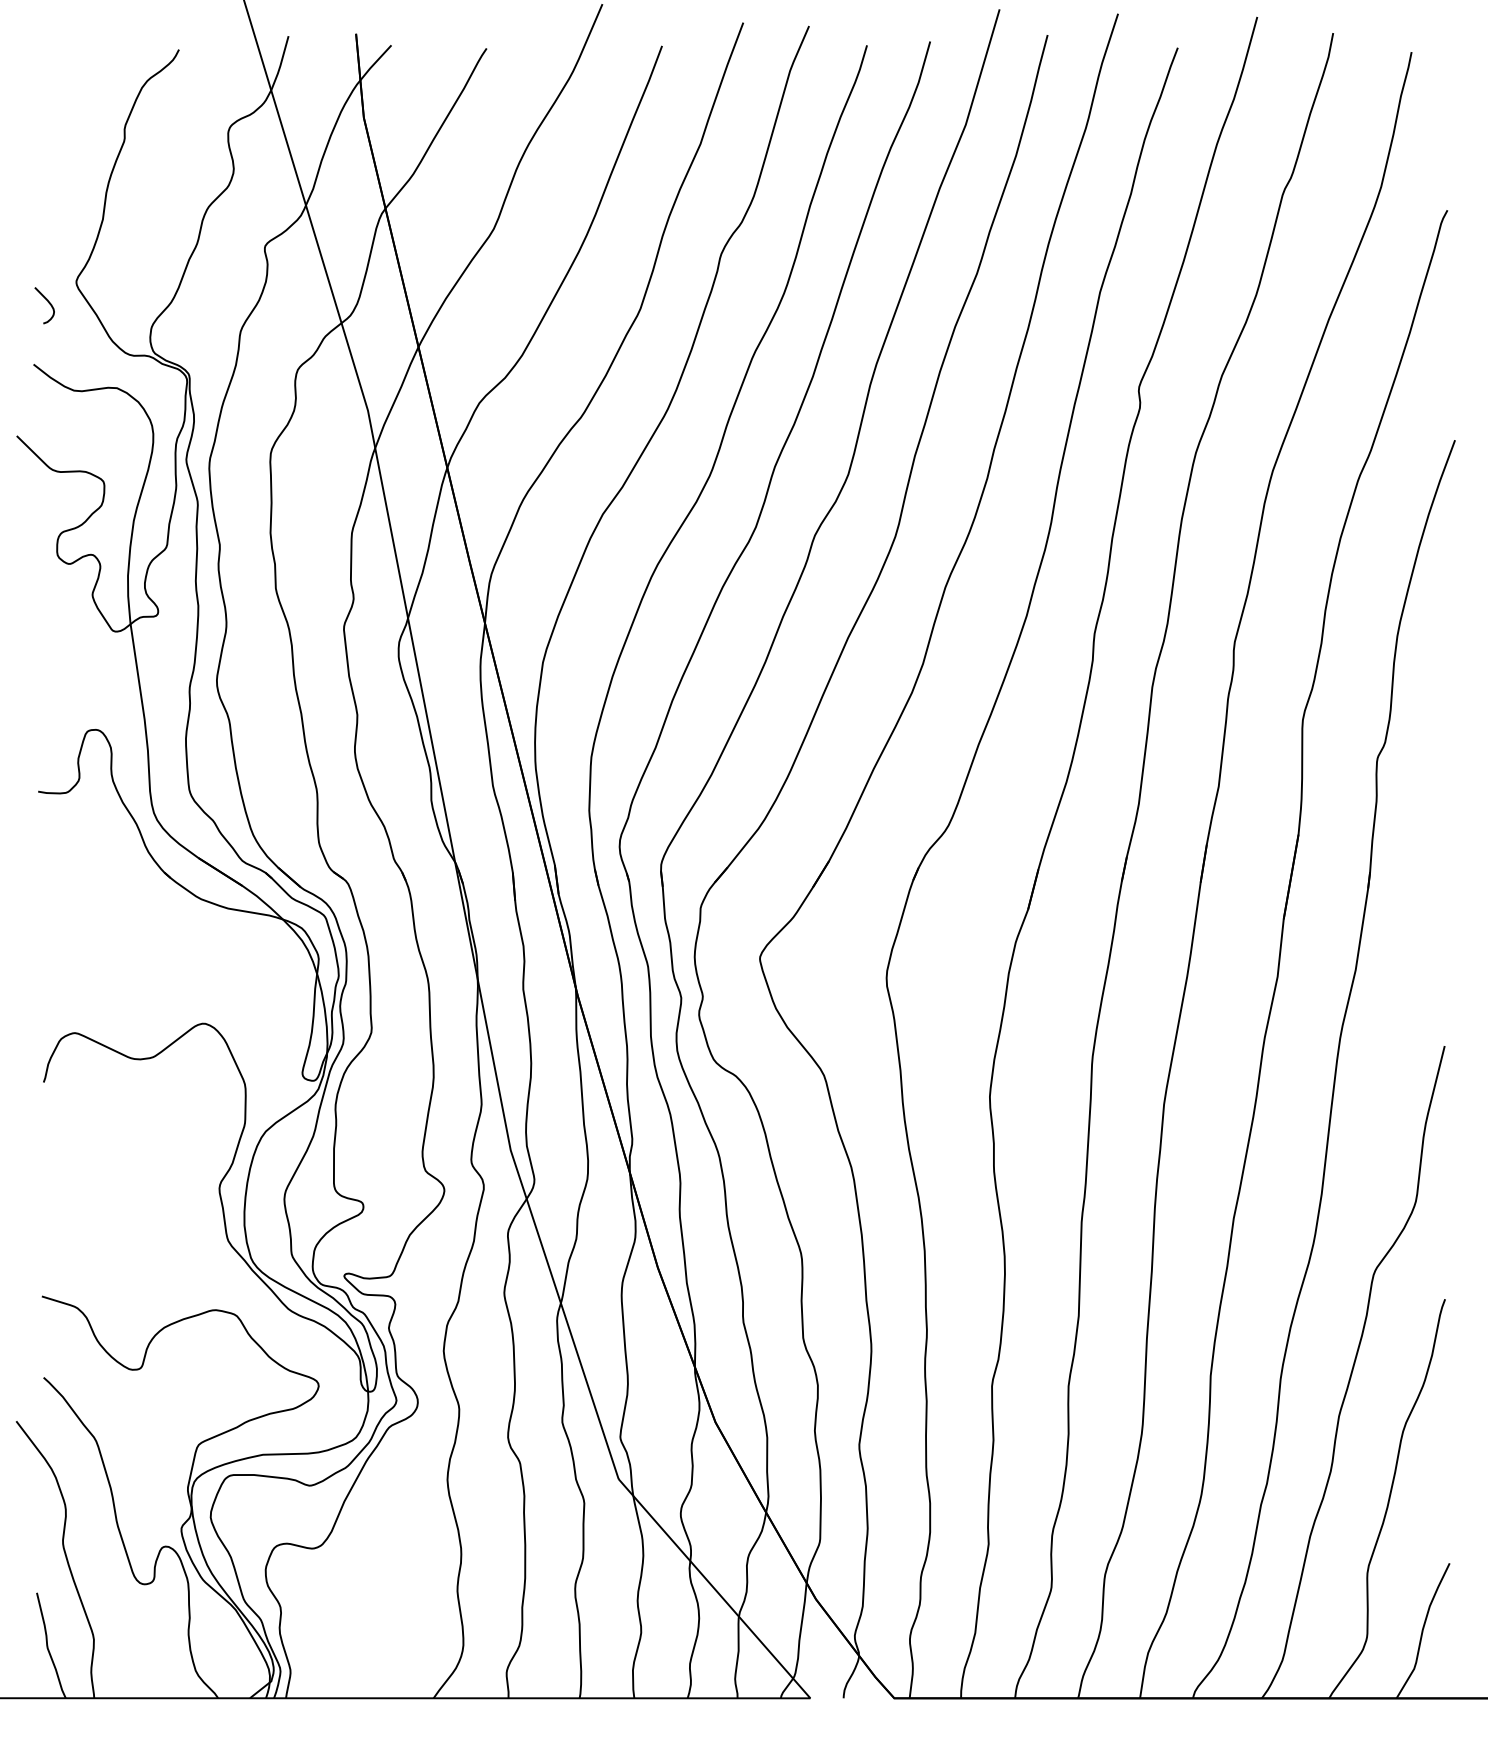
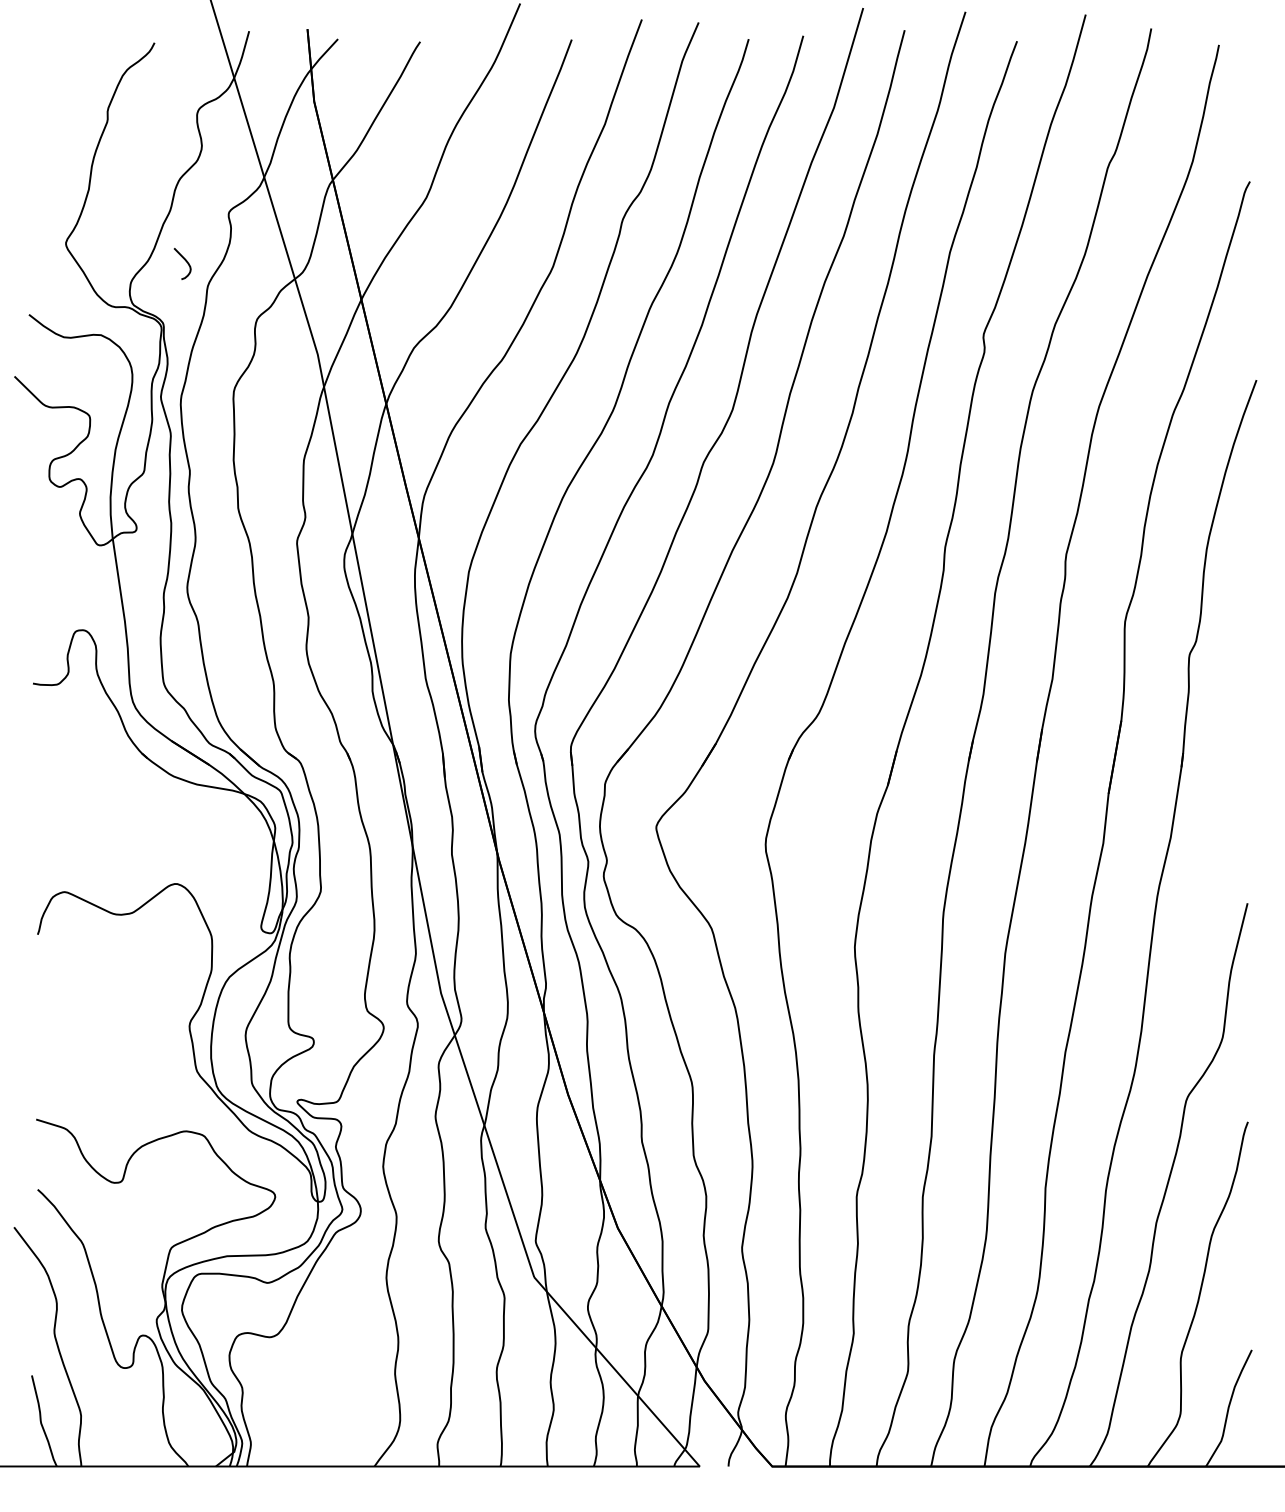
curve: (46, 301) -> (184, 260), moved

